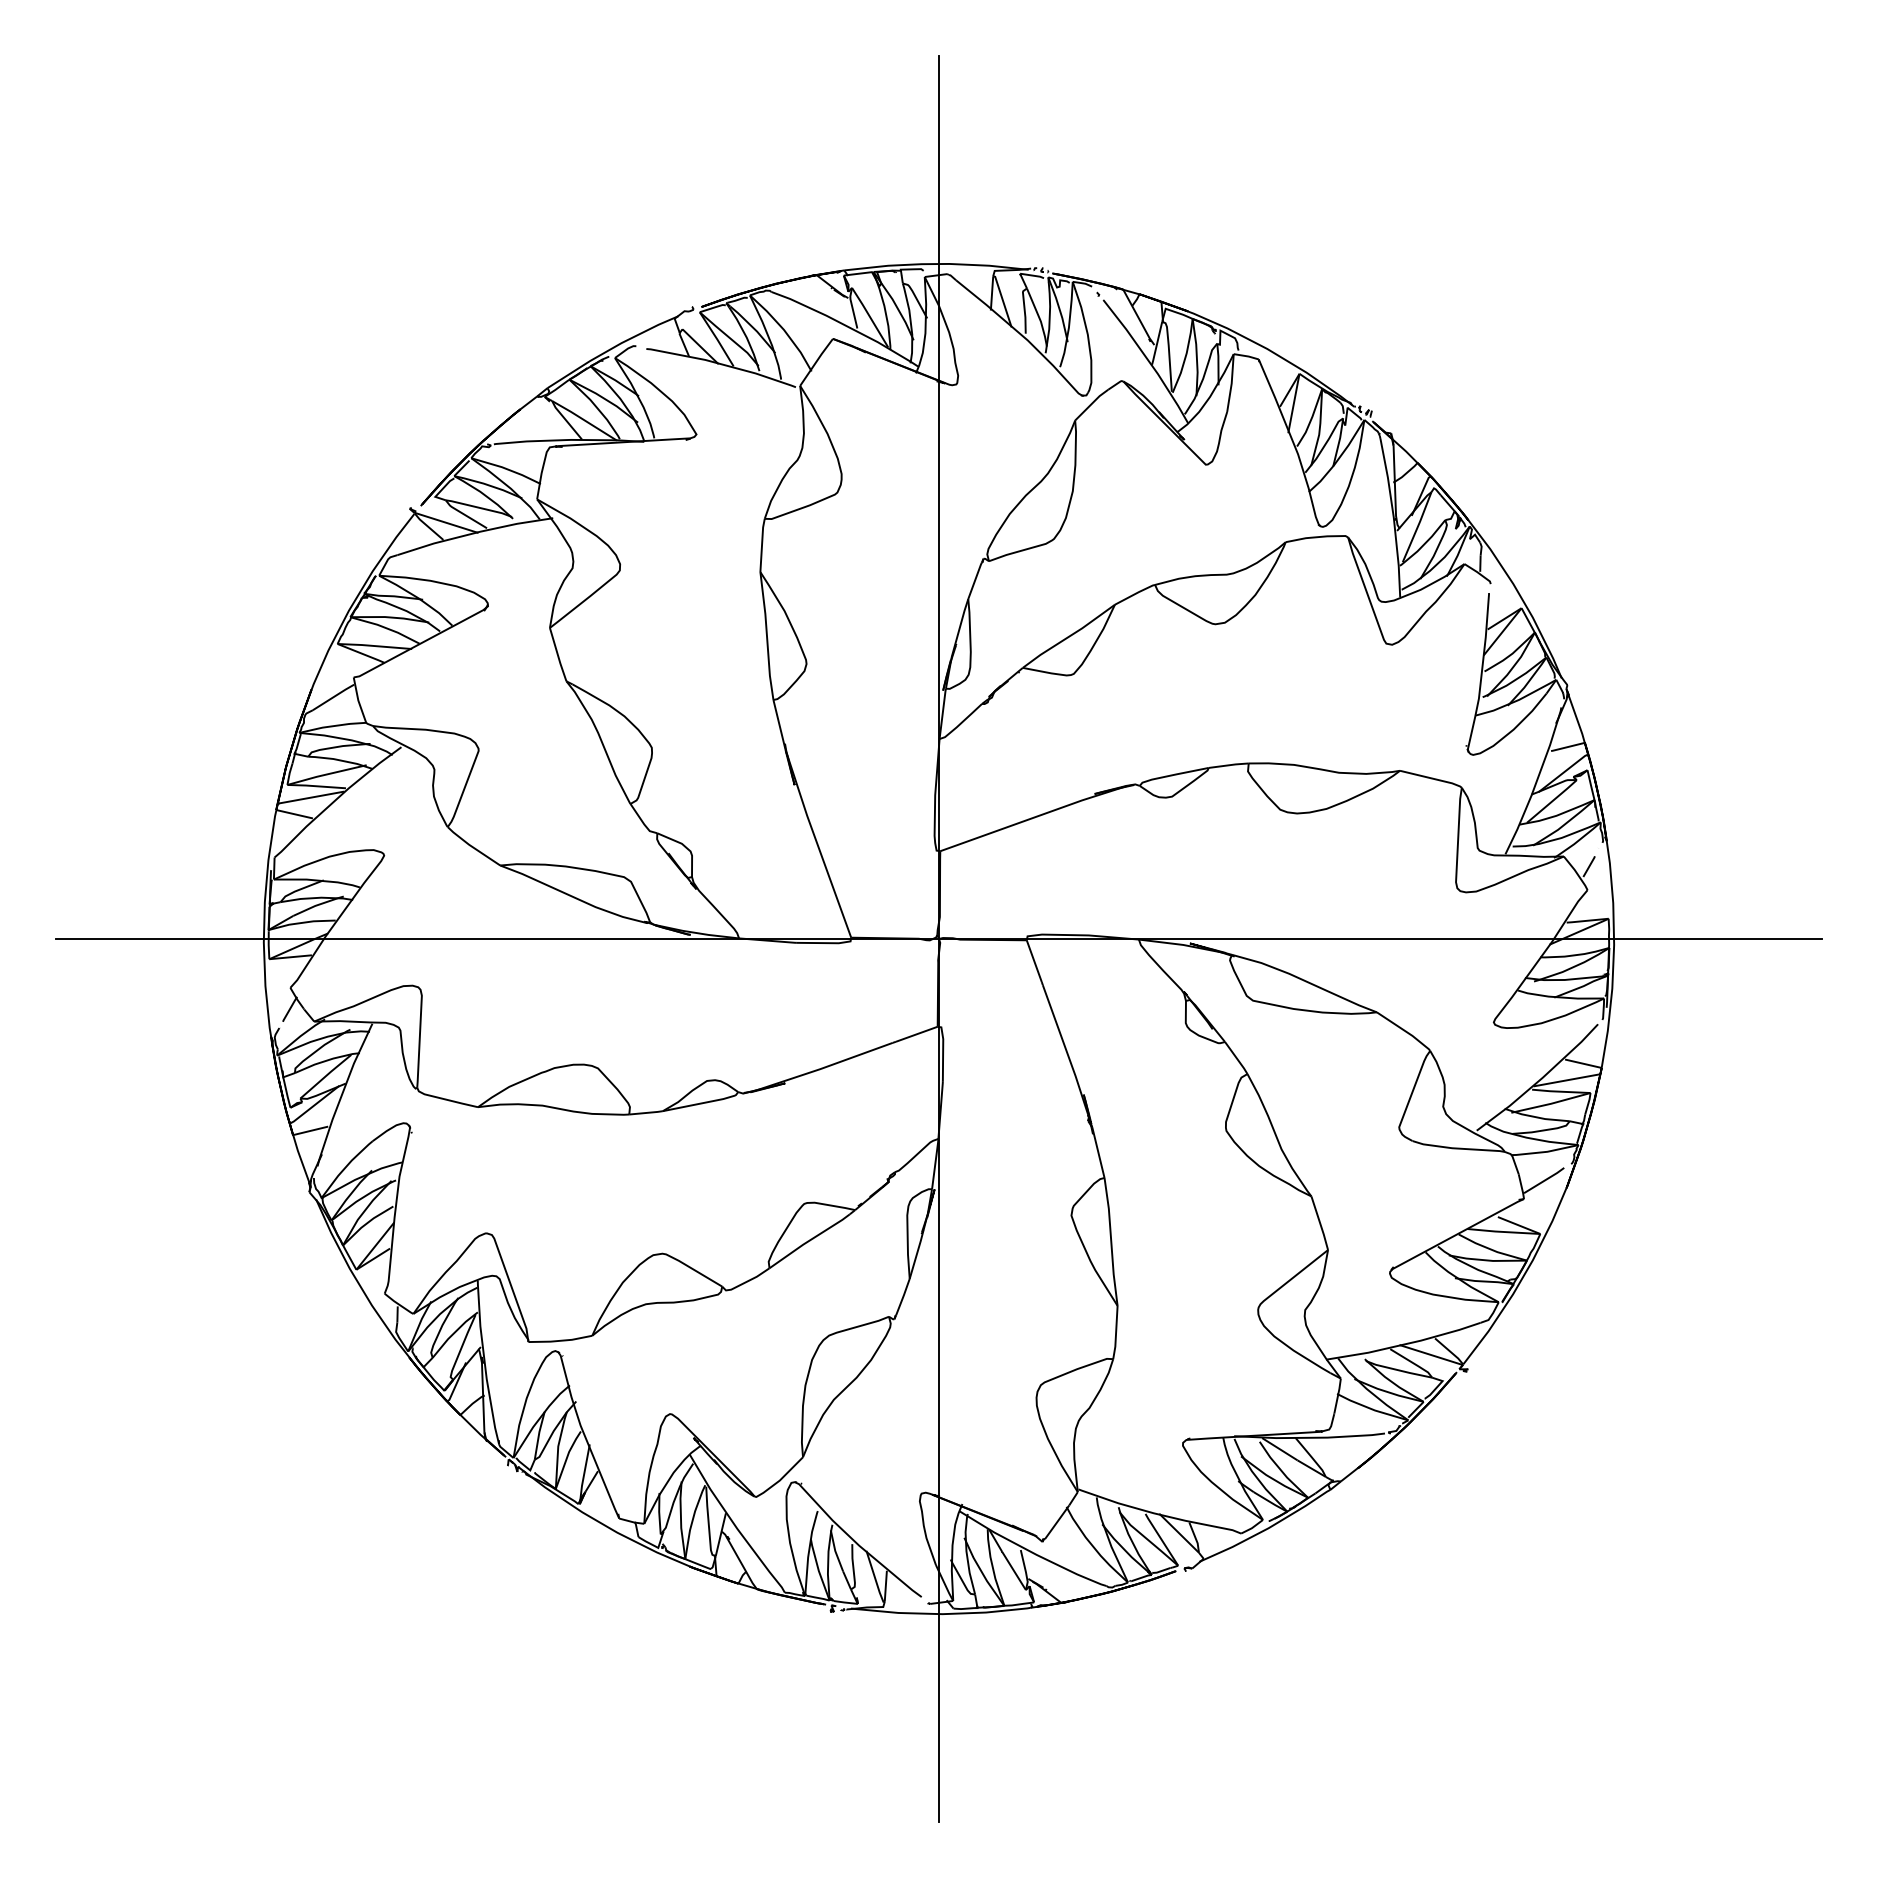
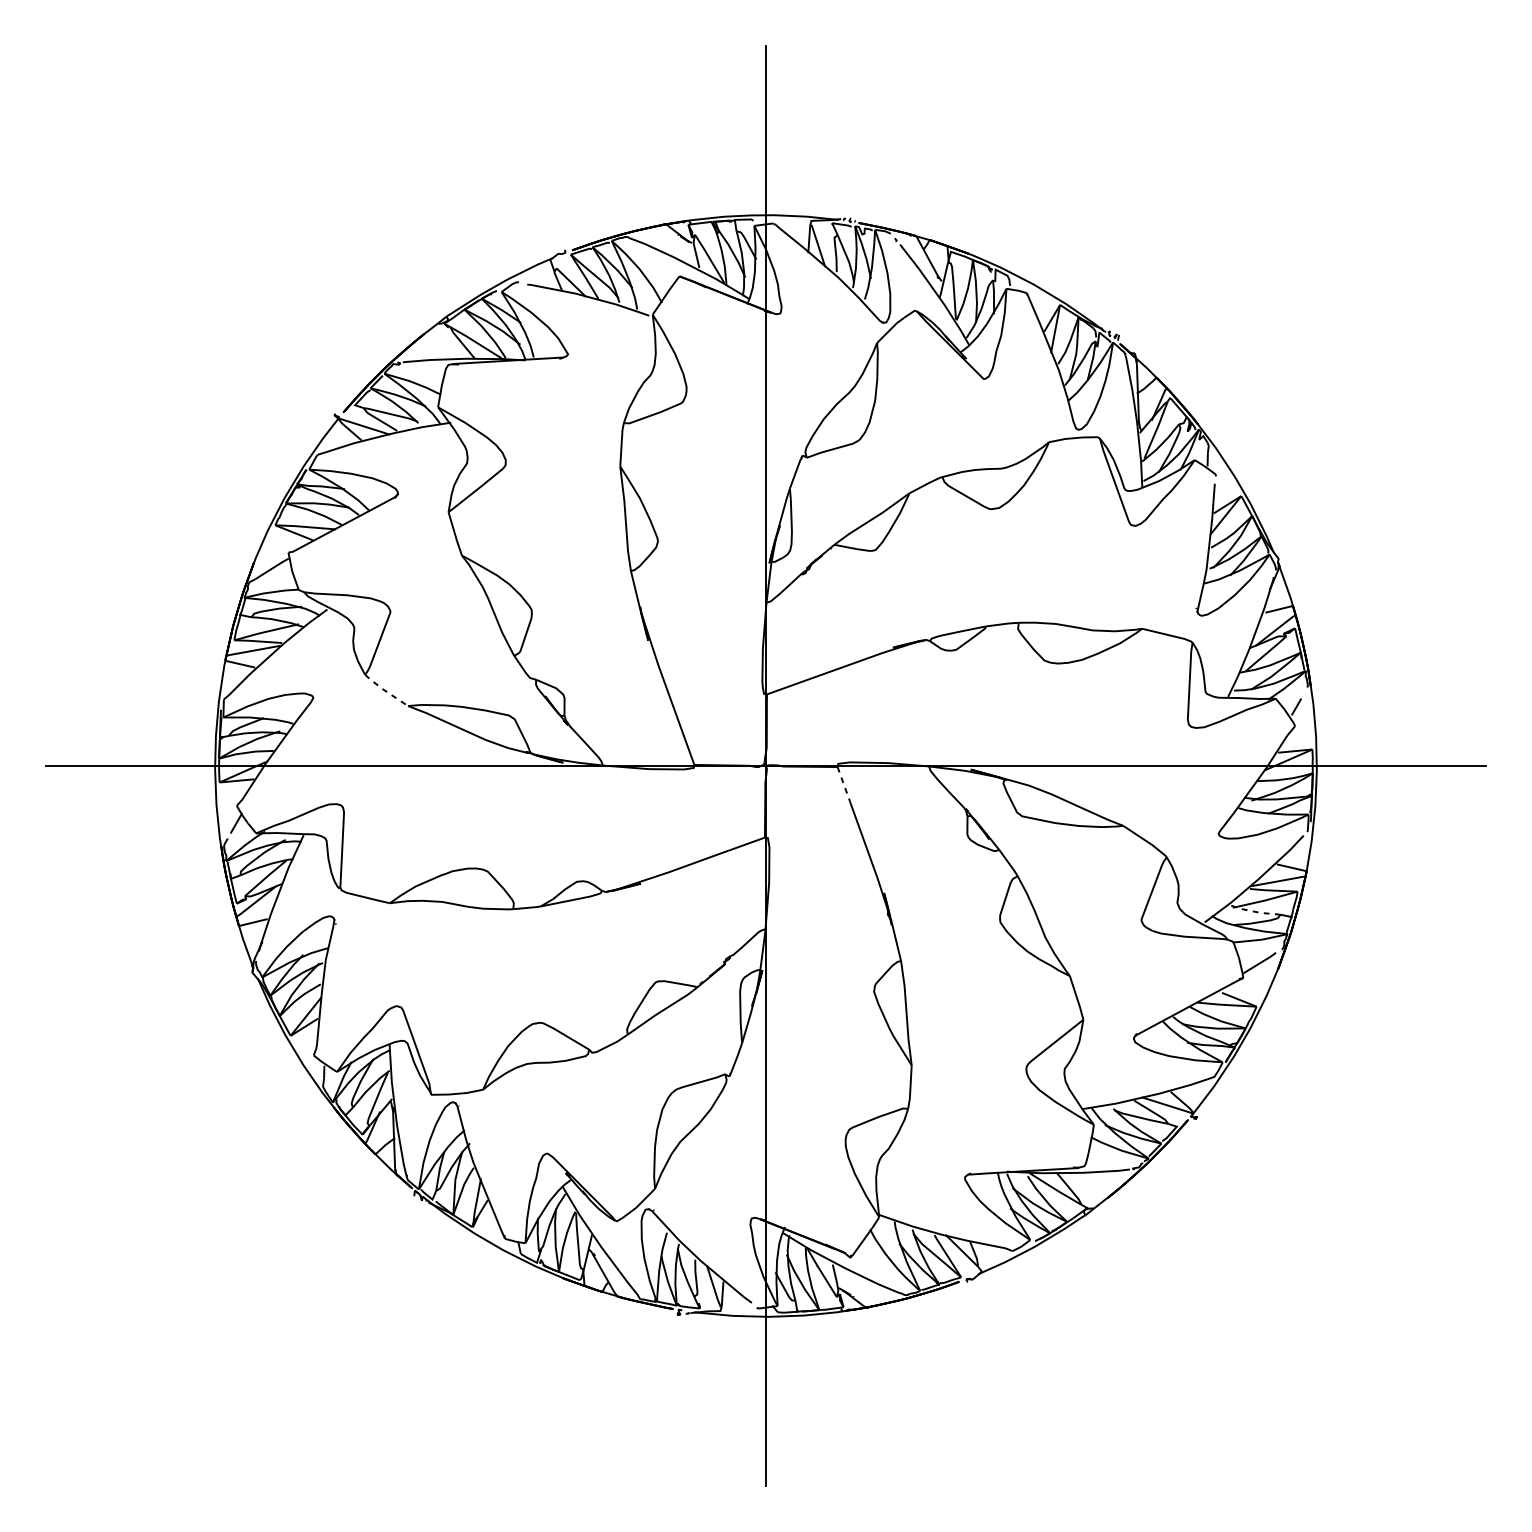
line: (472, 846) -> (385, 690), solid -> dashed
line: (1034, 961) -> (843, 784), solid -> dashed
line: (1536, 1117) -> (1253, 911), solid -> dashed

